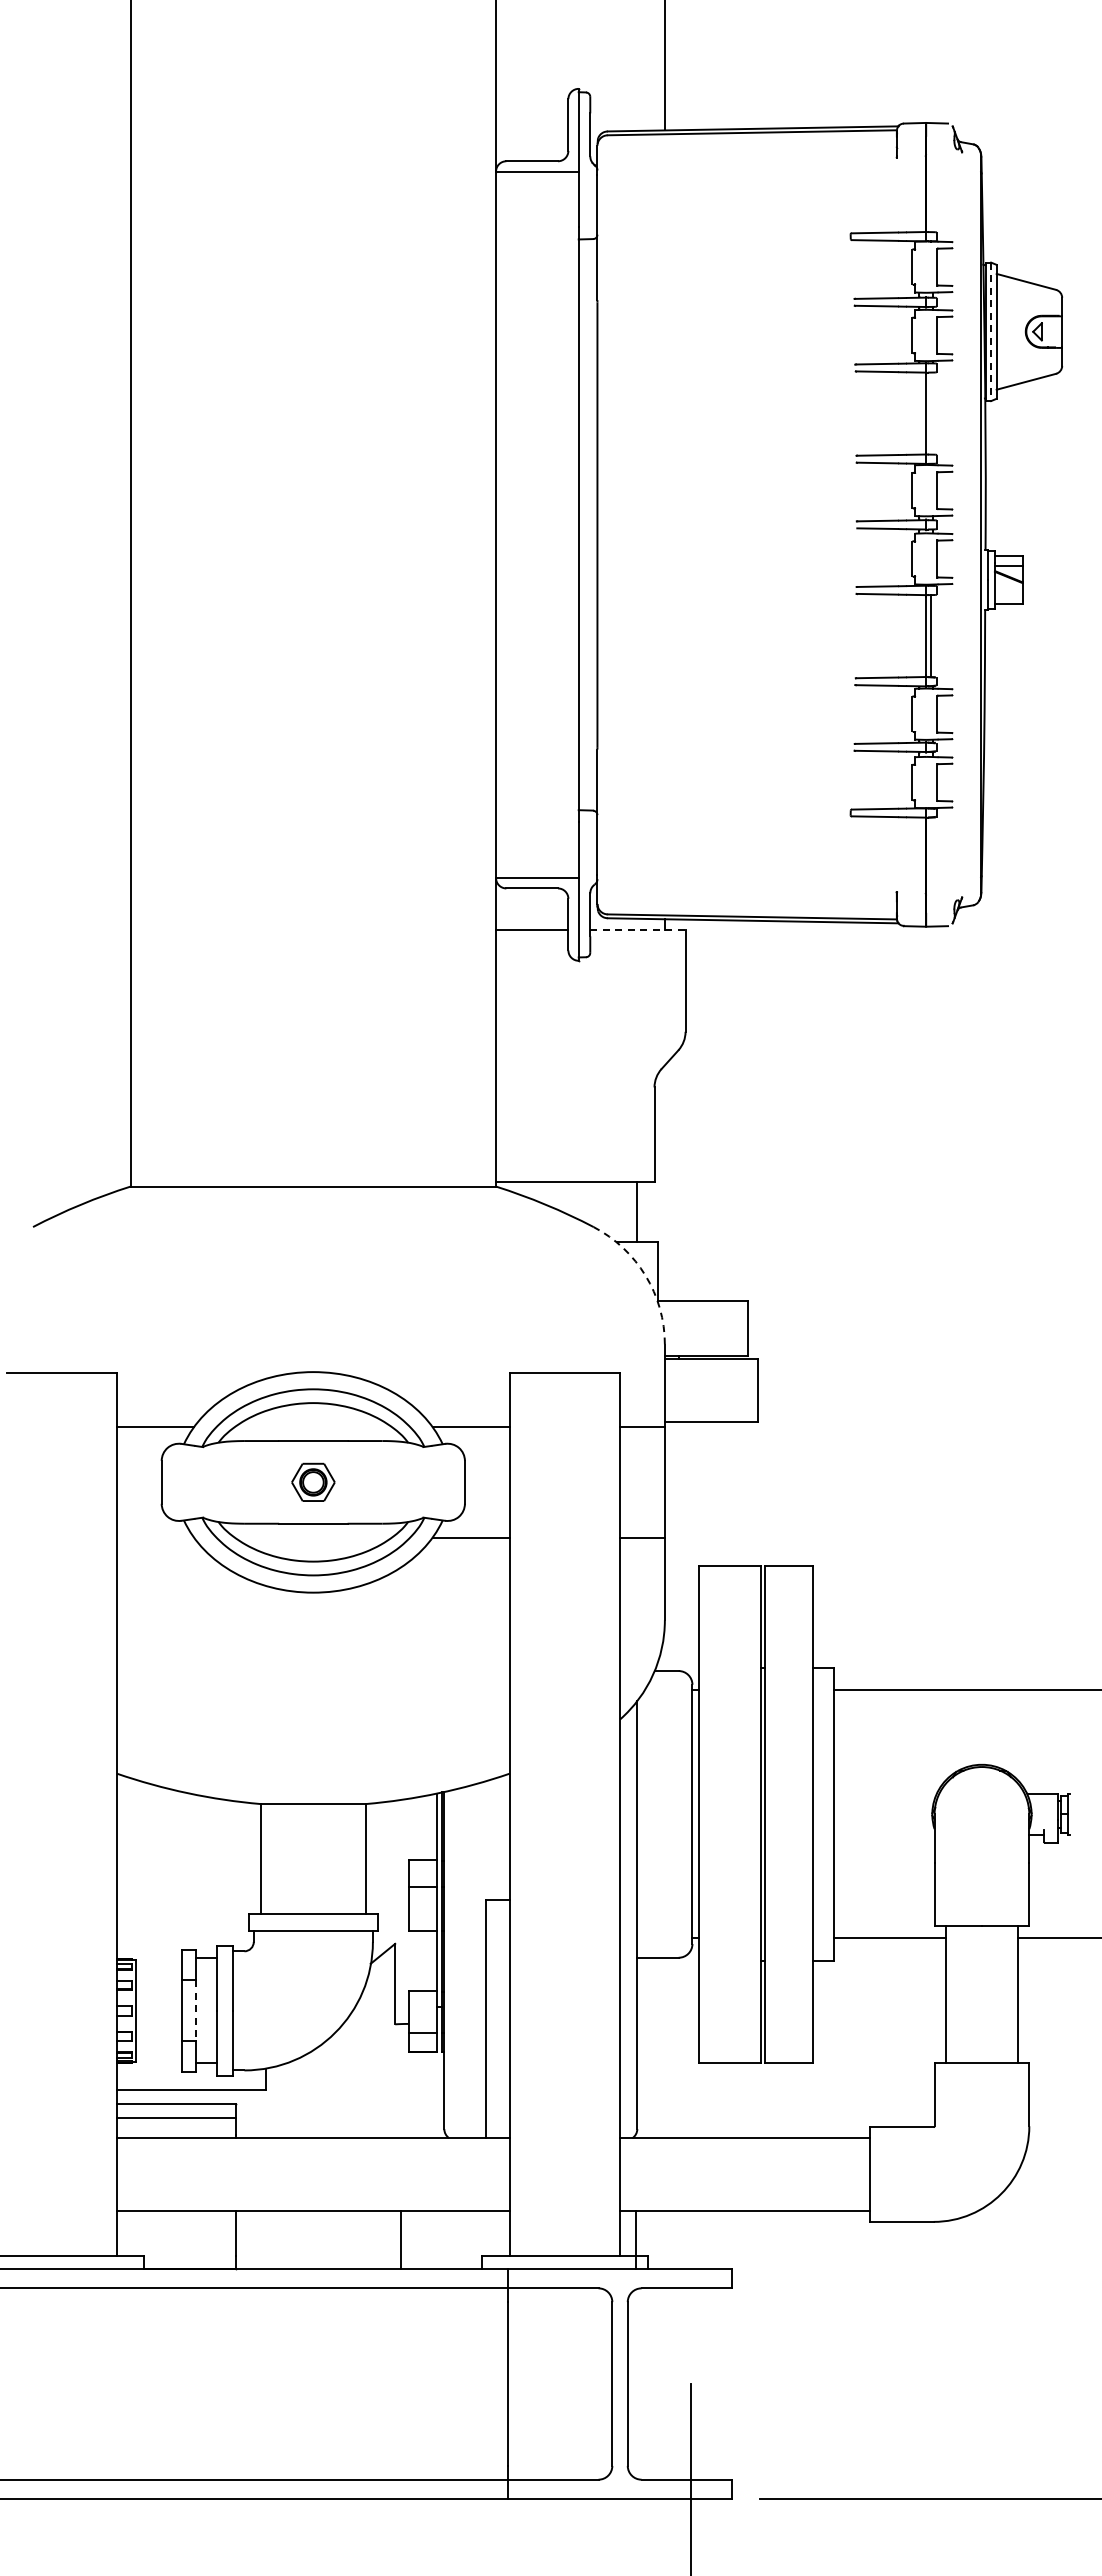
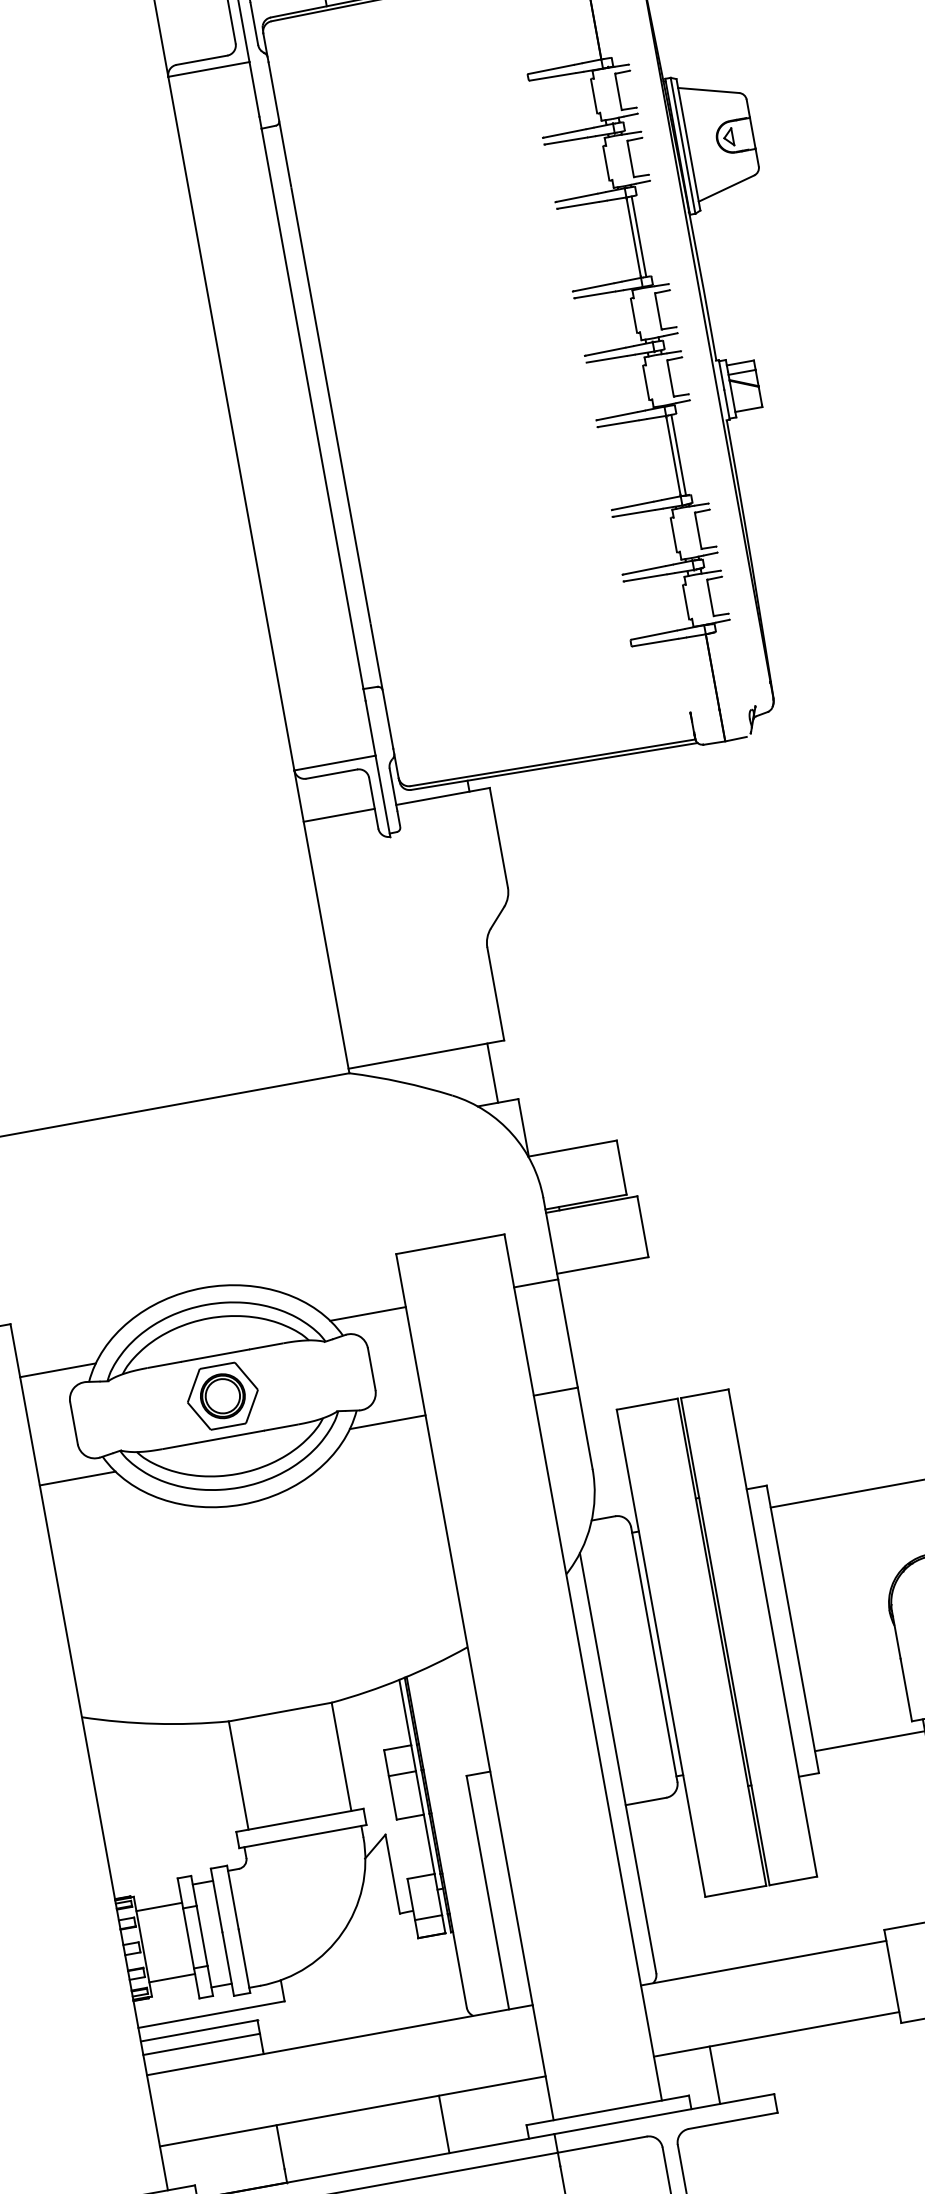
line: (991, 332) -> (683, 146), dashed -> solid
line: (931, 413) -> (639, 236), added
line: (637, 930) -> (442, 796), dashed -> solid
arc: (645, 1275) -> (512, 1133), dashed -> solid
part: (313, 1482) -> (223, 1396), size x1.67
line: (154, 1537) -> (76, 1478), added
line: (158, 1974) -> (158, 1907), added
line: (196, 2010) -> (202, 1935), dashed -> solid
line: (158, 2047) -> (171, 1978), added
line: (635, 2239) -> (714, 2074), moved

